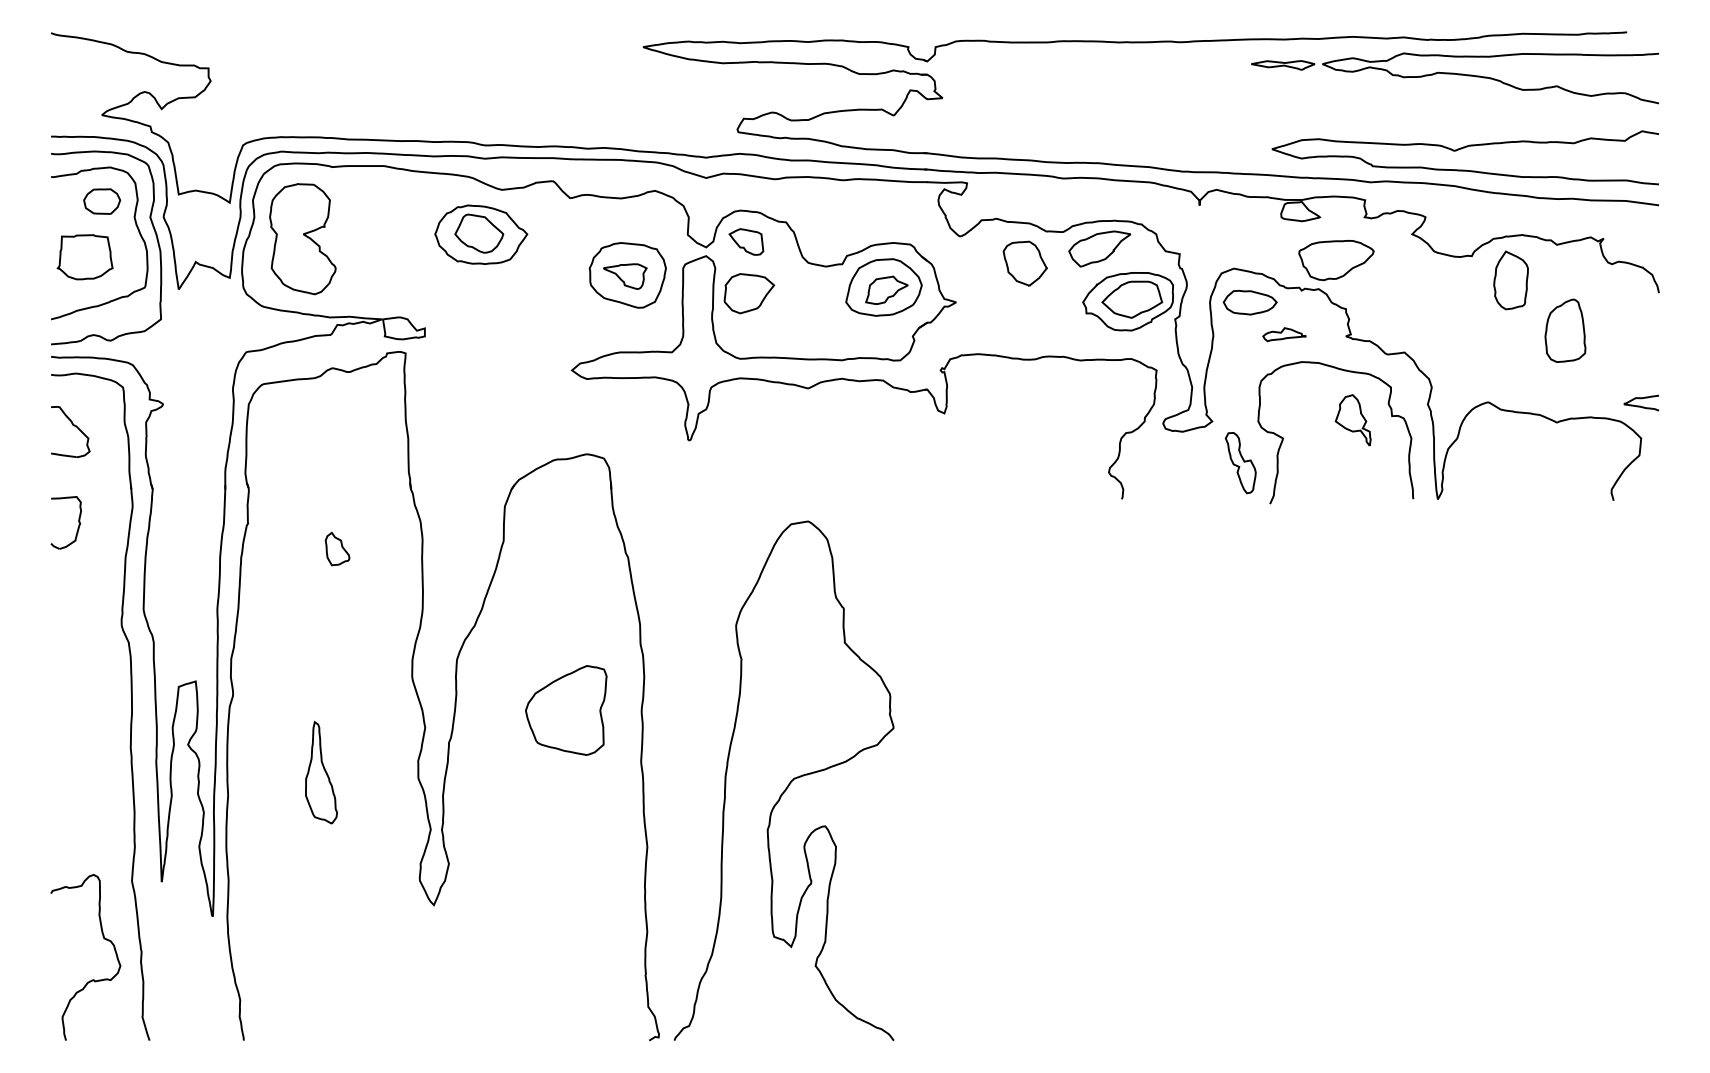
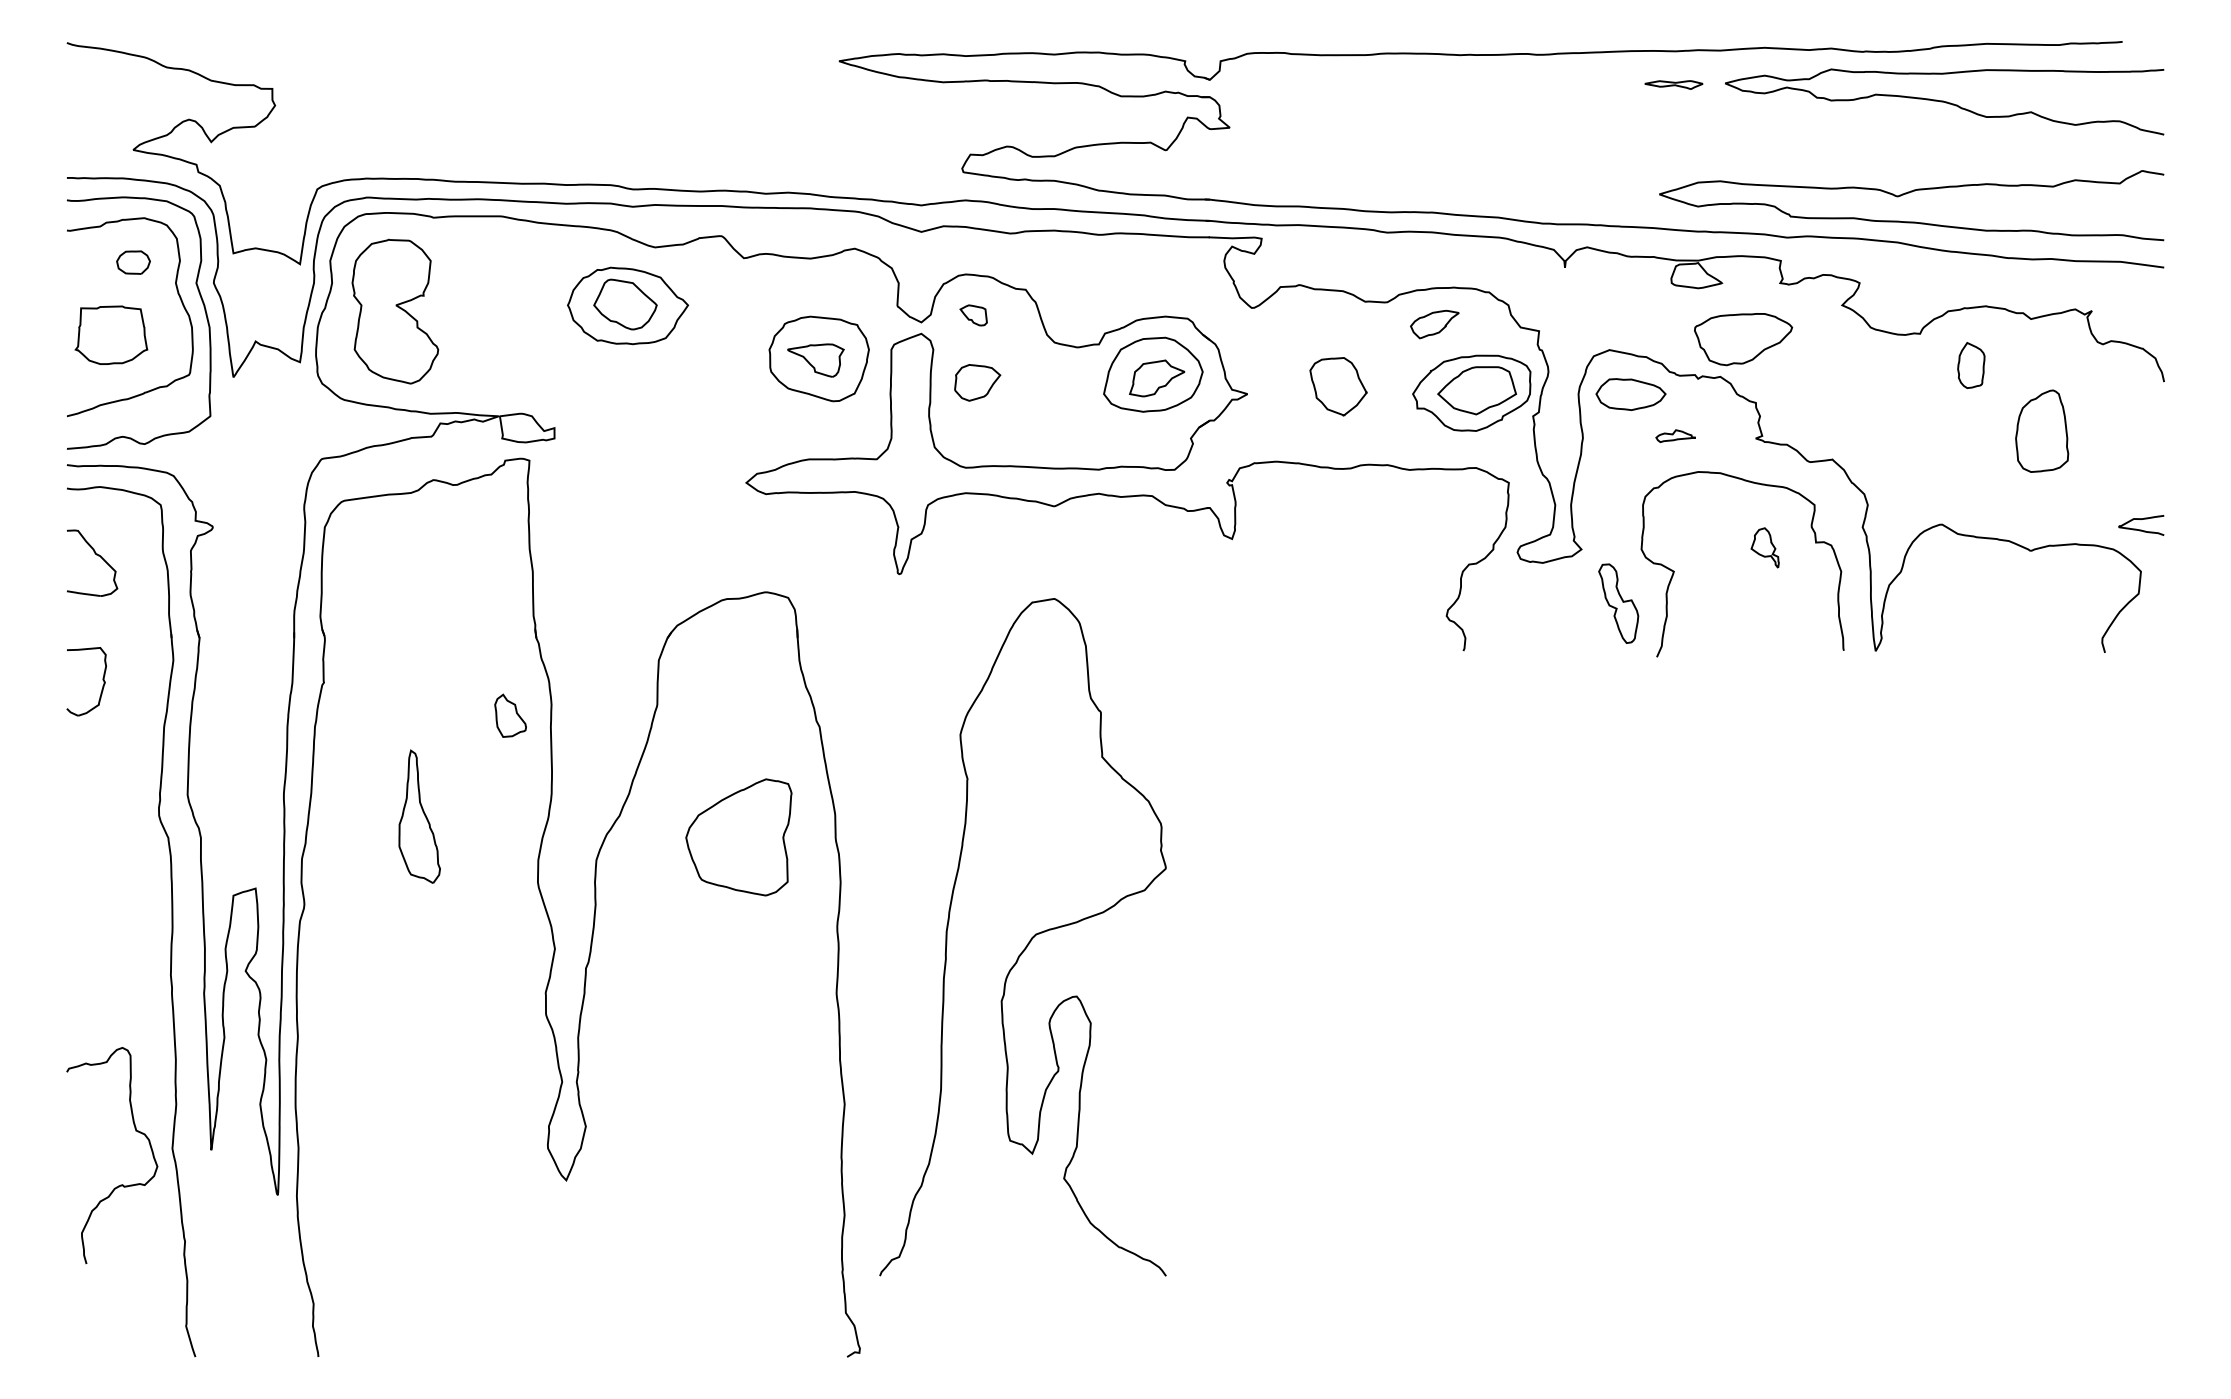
part: (1282, 64) -> (1673, 84), size x0.7
part: (102, 201) -> (133, 262), size x0.7
part: (746, 242) -> (973, 315), size x0.6
part: (1099, 248) -> (1434, 324), size x0.6
part: (1025, 263) -> (1338, 386), moved
part: (1511, 280) -> (1971, 365), size x0.6
part: (749, 293) -> (977, 382), size x0.7
part: (1284, 334) -> (1675, 435), size x0.7
part: (1352, 419) -> (1764, 547), size x0.6
part: (337, 548) -> (510, 715), moved
part: (565, 710) -> (738, 837), moved
part: (321, 772) -> (419, 816), moved
curve: (789, 783) -> (1029, 940), moved
curve: (92, 979) -> (120, 1184), moved

